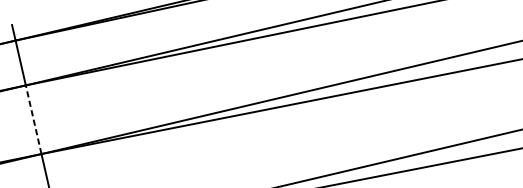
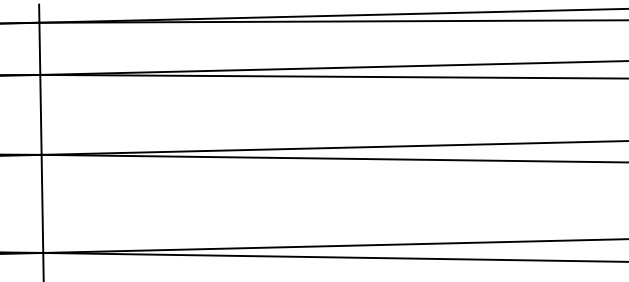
line: (33, 119) -> (40, 114), dashed -> solid

